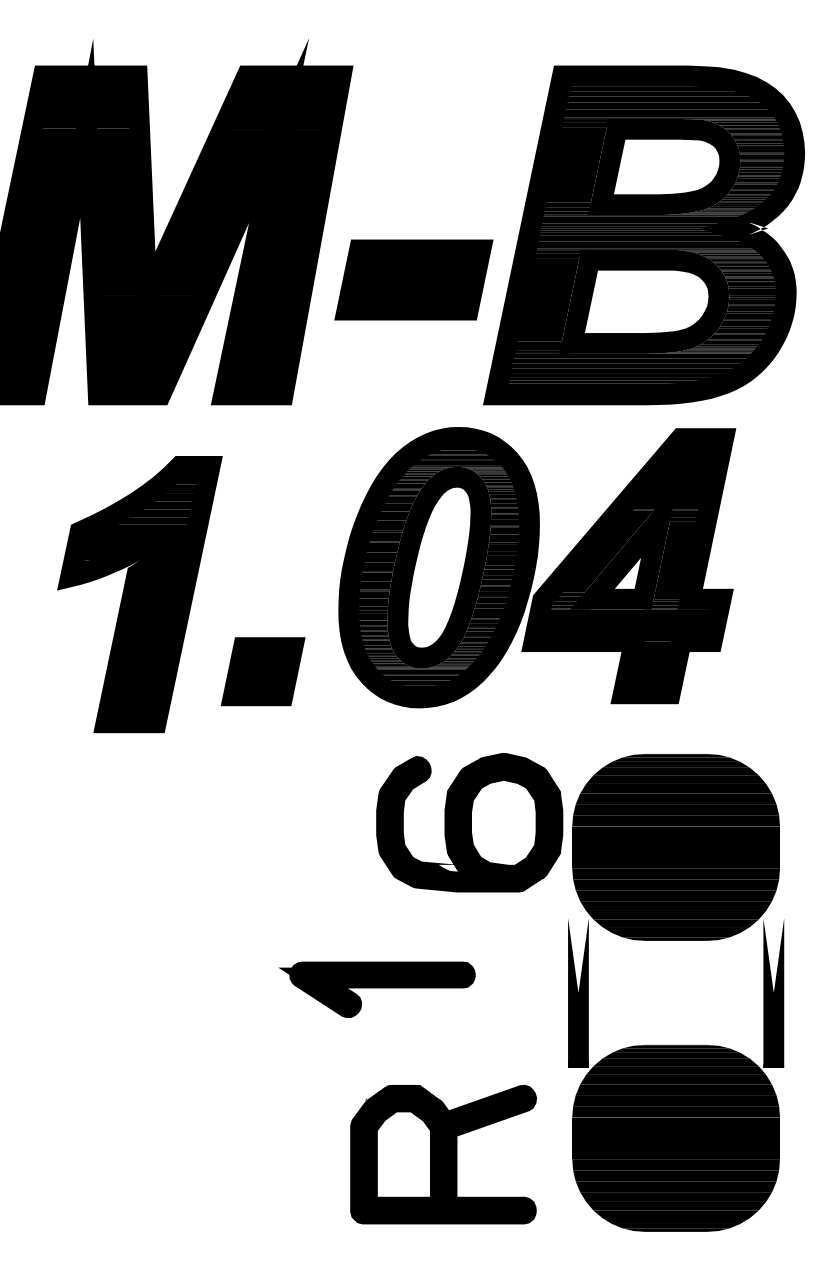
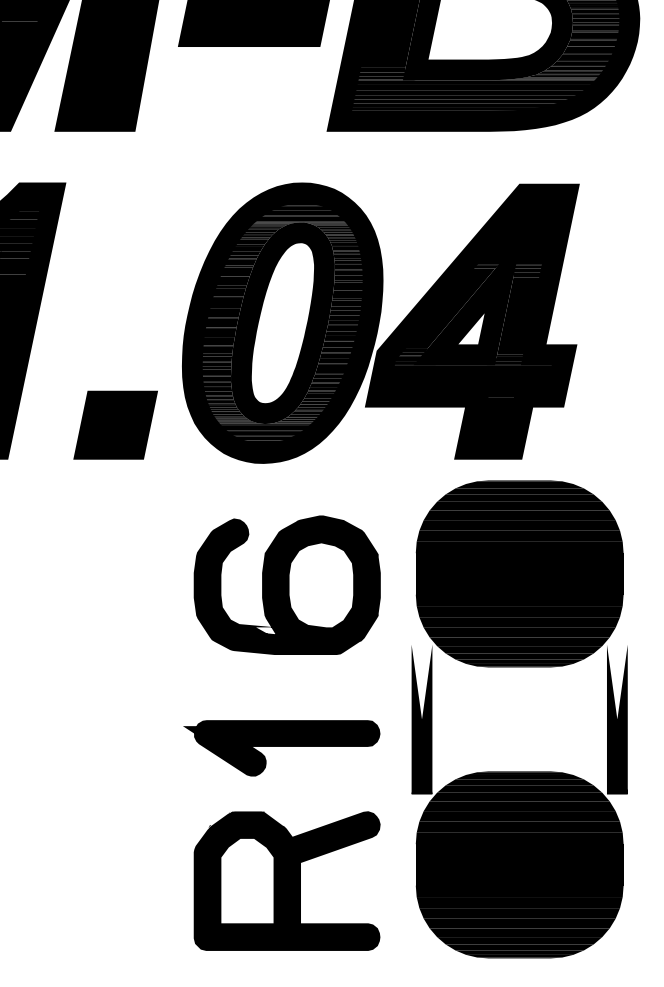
part: (537, 567) -> (381, 323), moved
part: (262, 671) -> (115, 425), moved
part: (469, 822) -> (287, 585), moved
part: (376, 989) -> (281, 748), moved

